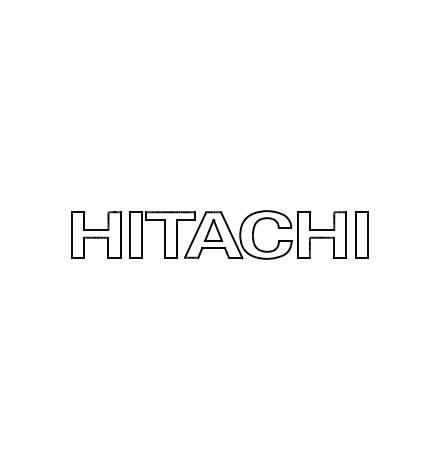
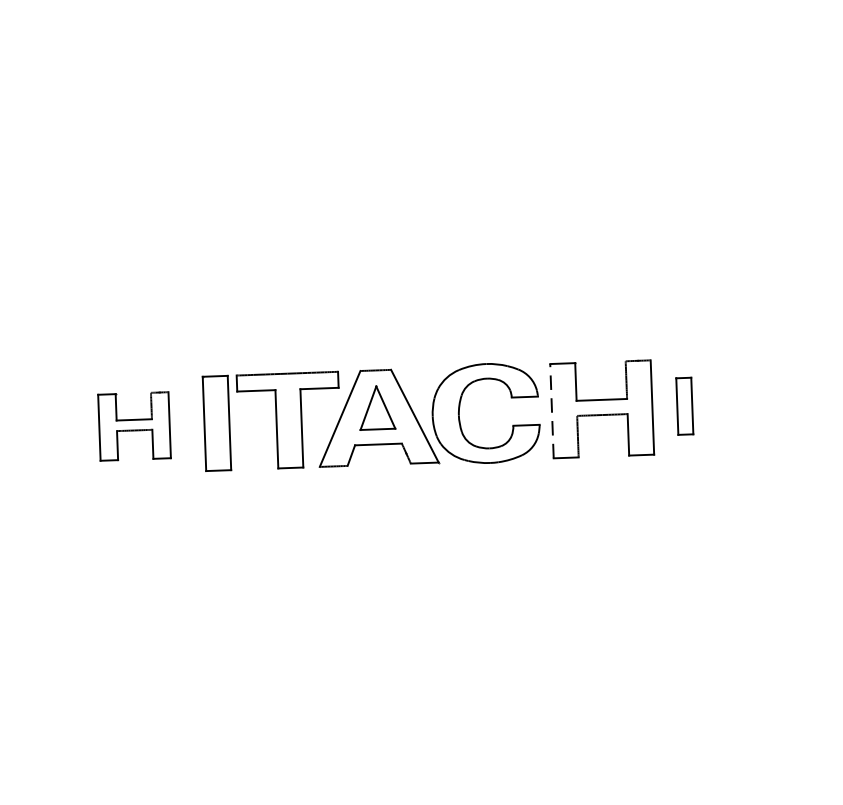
part: (96, 234) -> (134, 425), size x0.7
part: (361, 234) -> (683, 405), size x0.6
line: (297, 235) -> (551, 412), solid -> dashed

